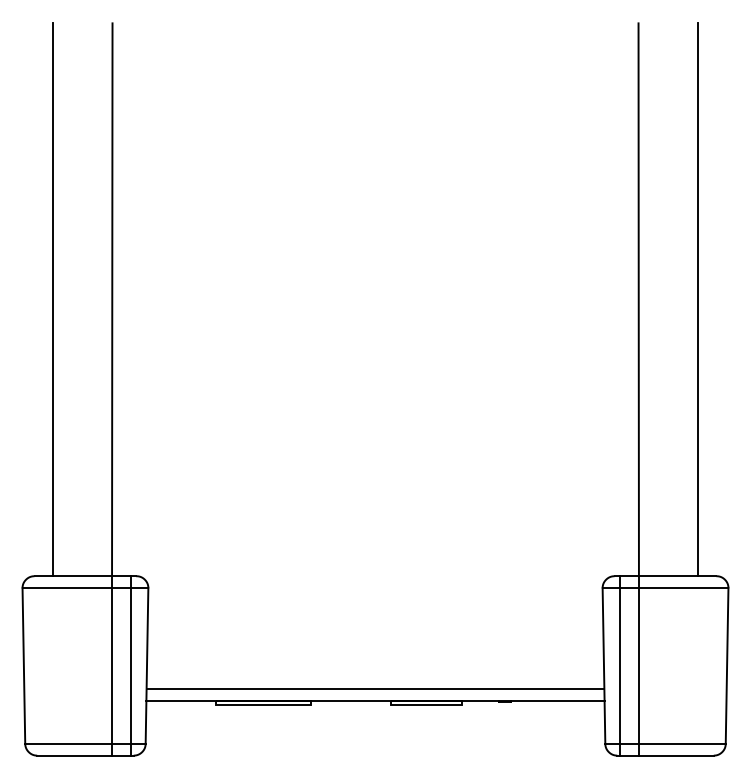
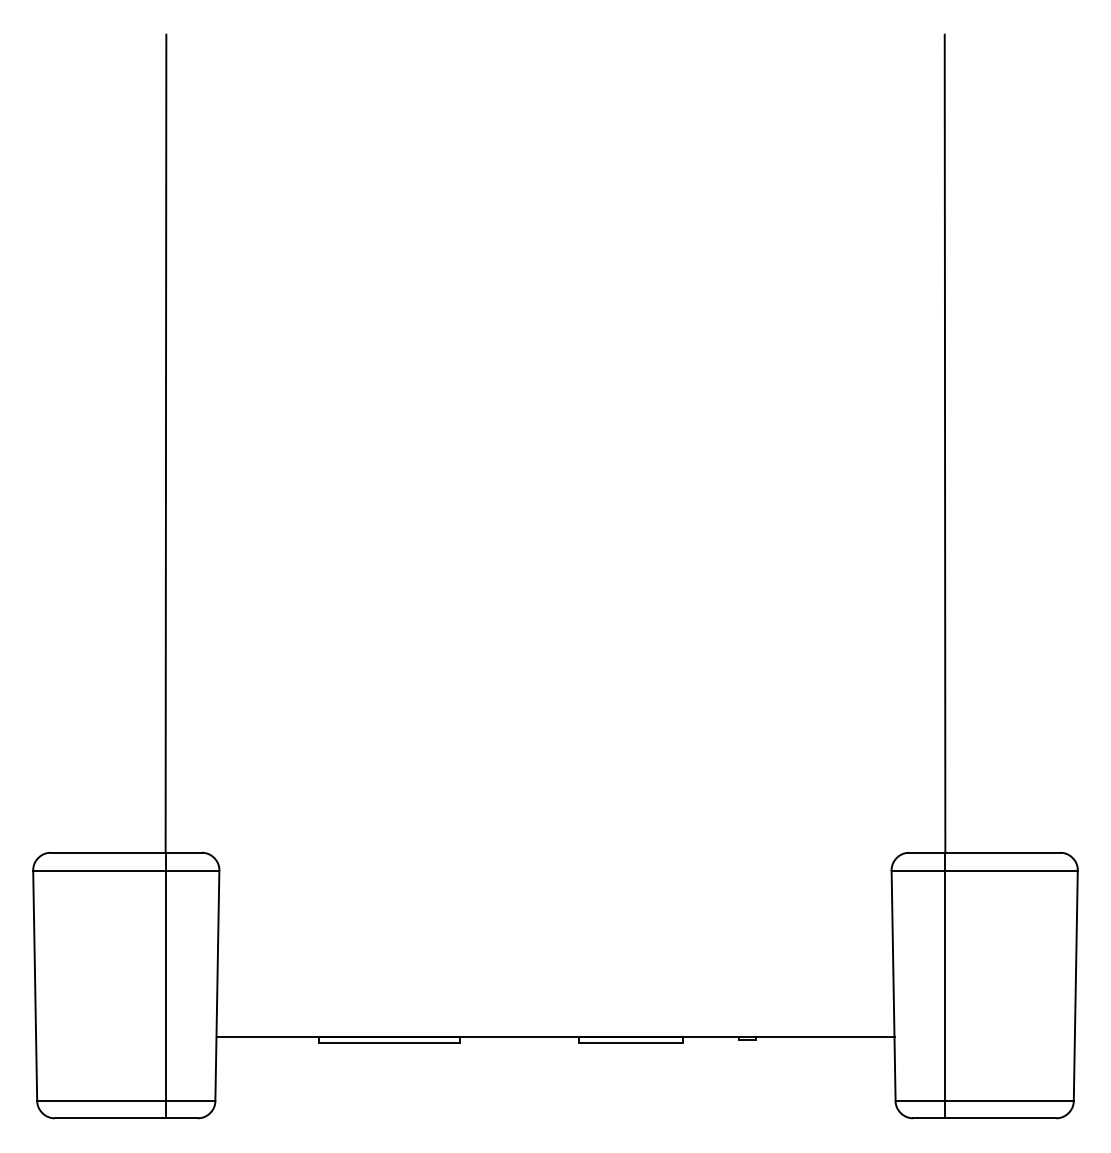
line: (52, 299) -> (77, 443), removed
line: (698, 299) -> (1033, 443), removed
line: (130, 665) -> (192, 984), removed
line: (620, 665) -> (918, 984), removed
line: (375, 688) -> (555, 1018), removed

